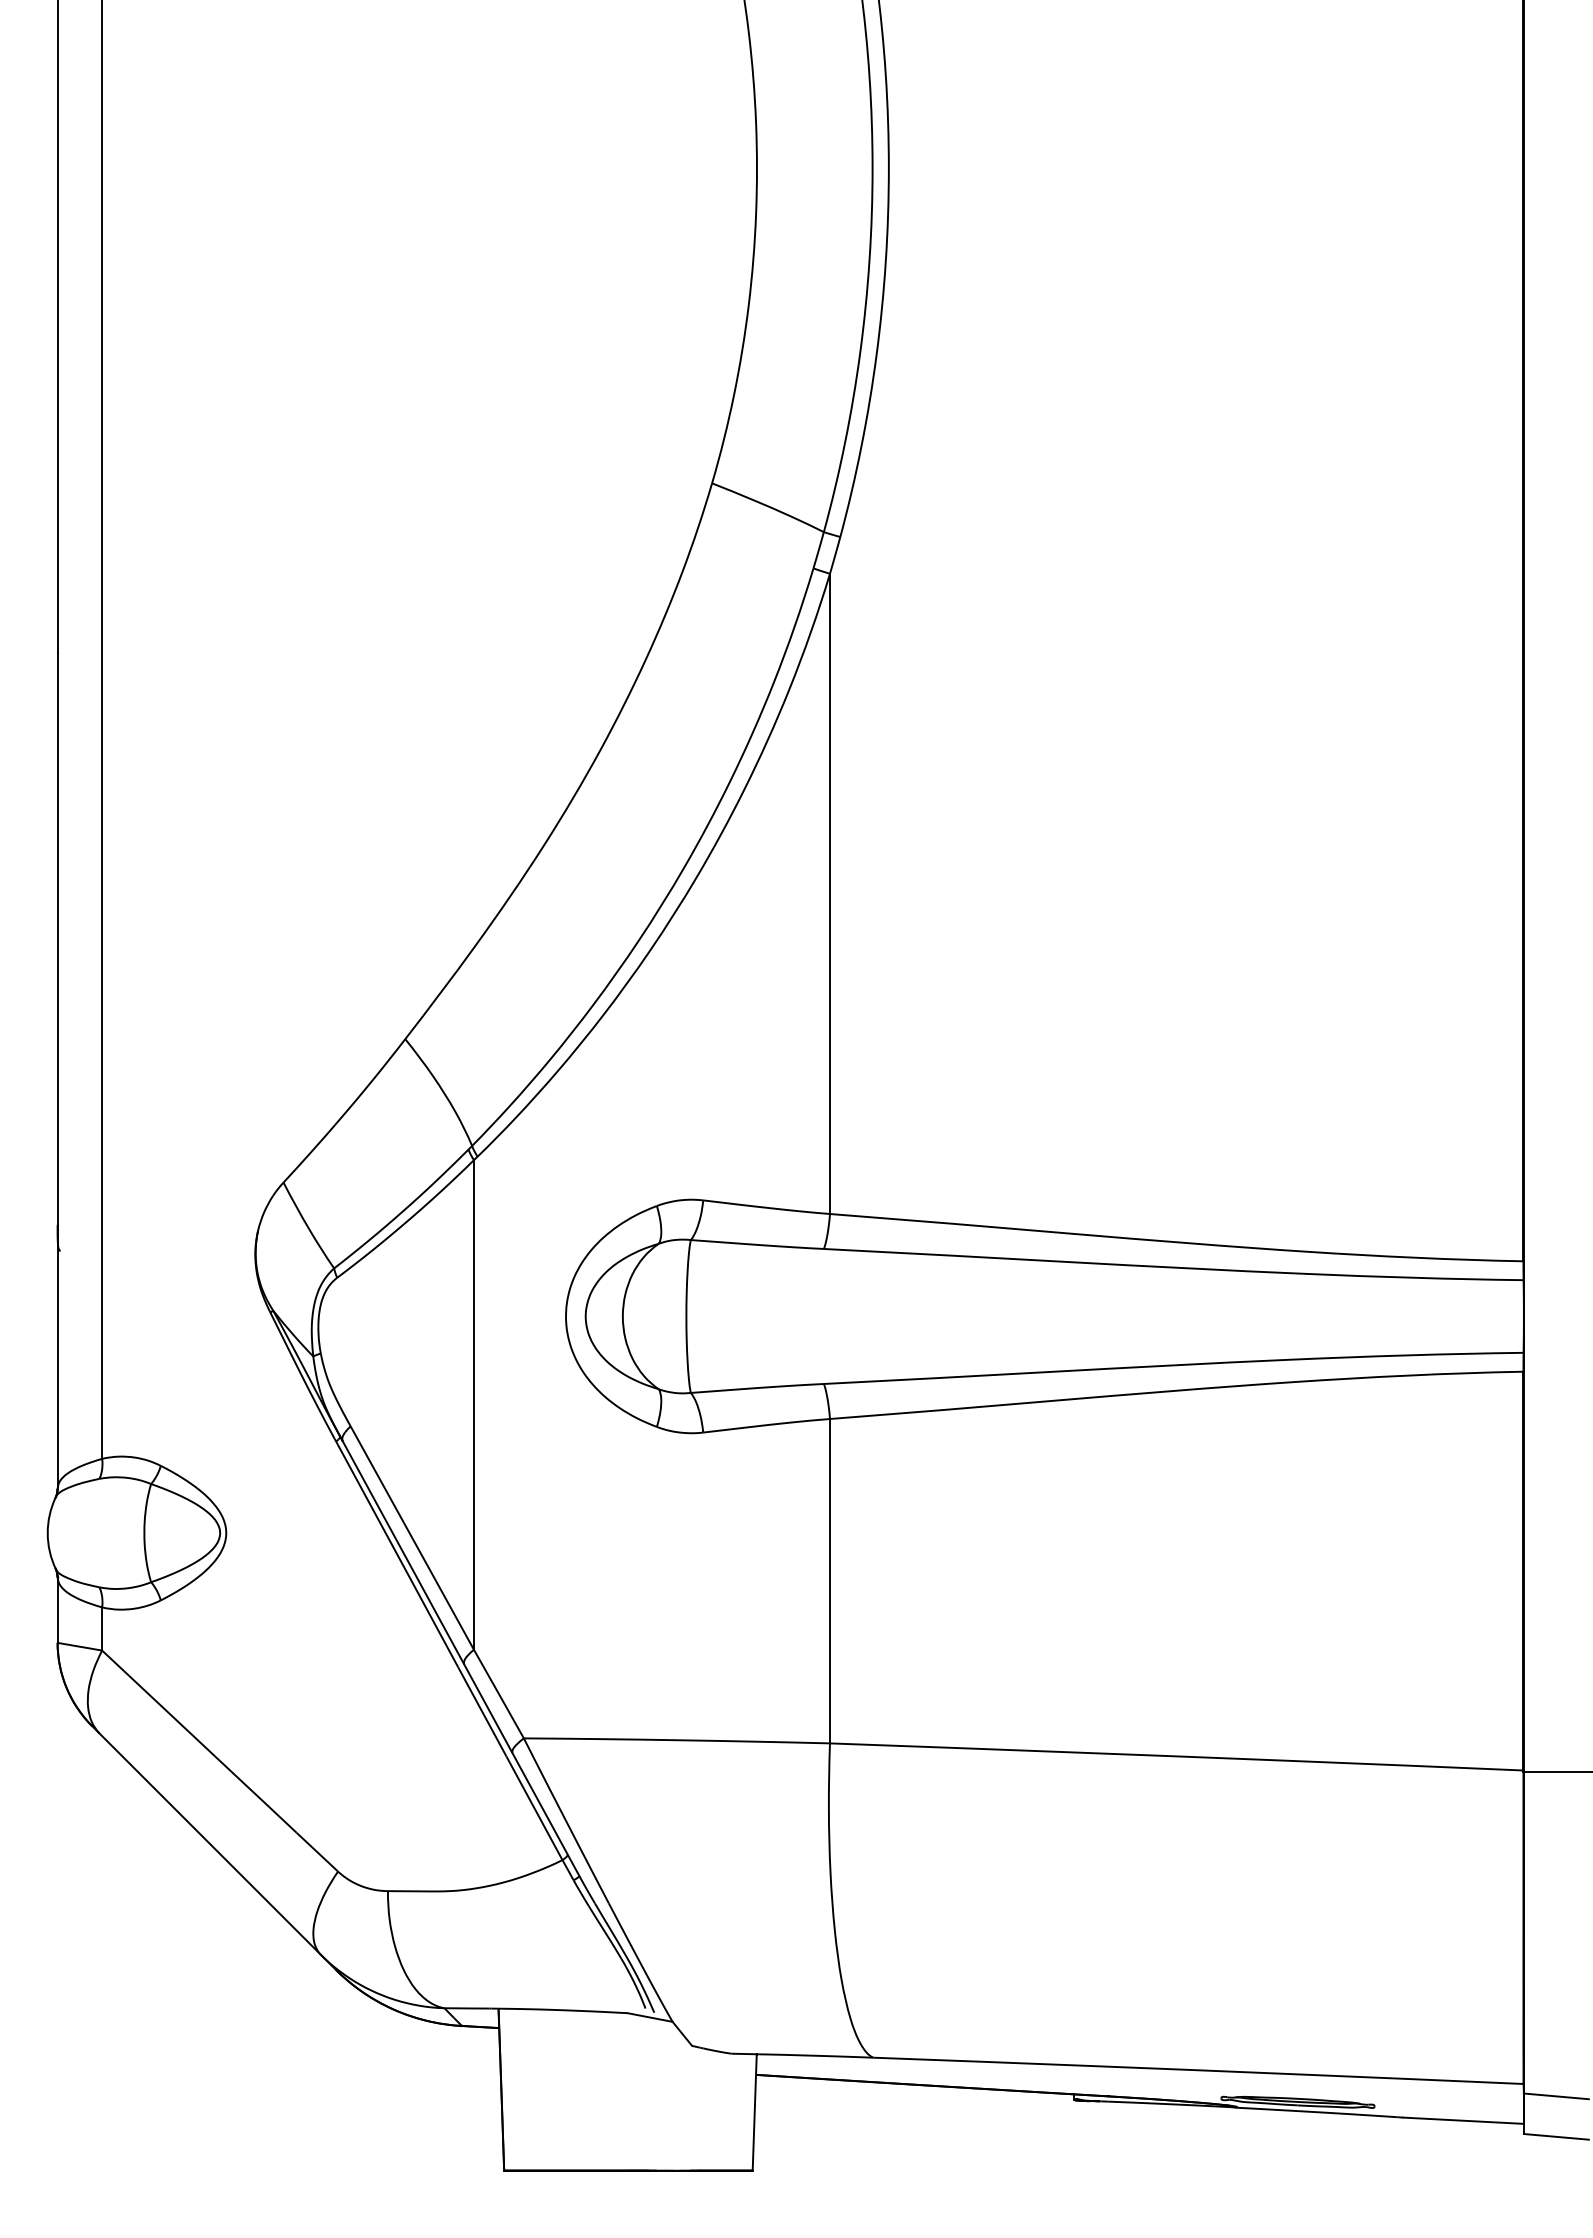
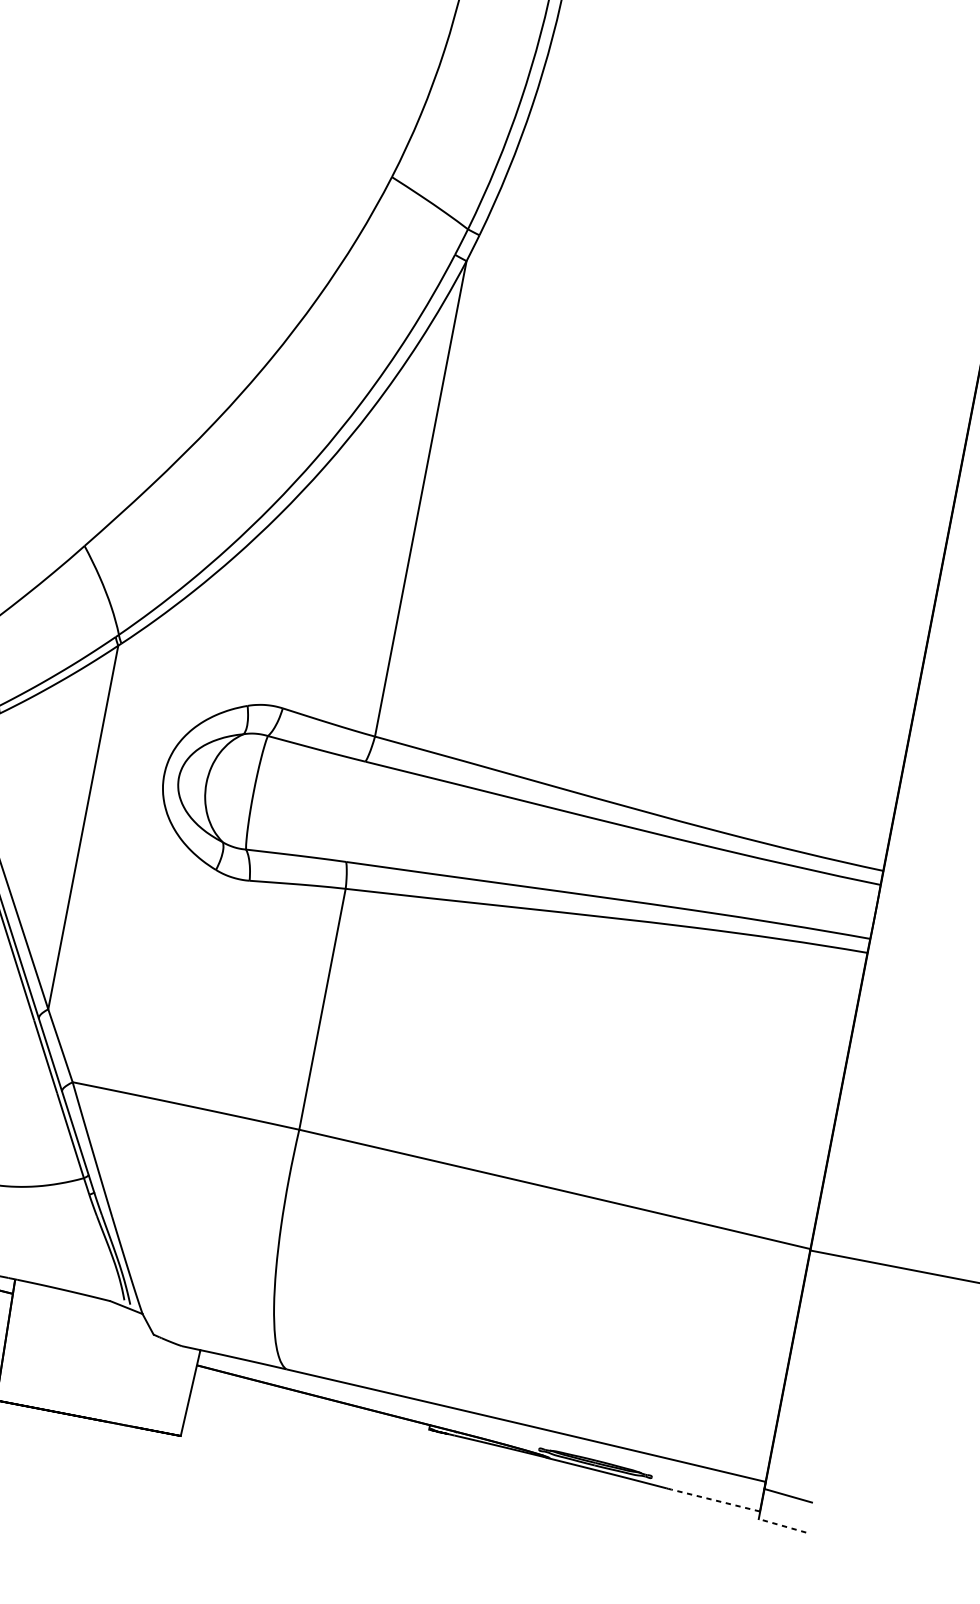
line: (1462, 2120) -> (715, 1500), solid -> dashed
line: (1556, 2136) -> (782, 1525), solid -> dashed

